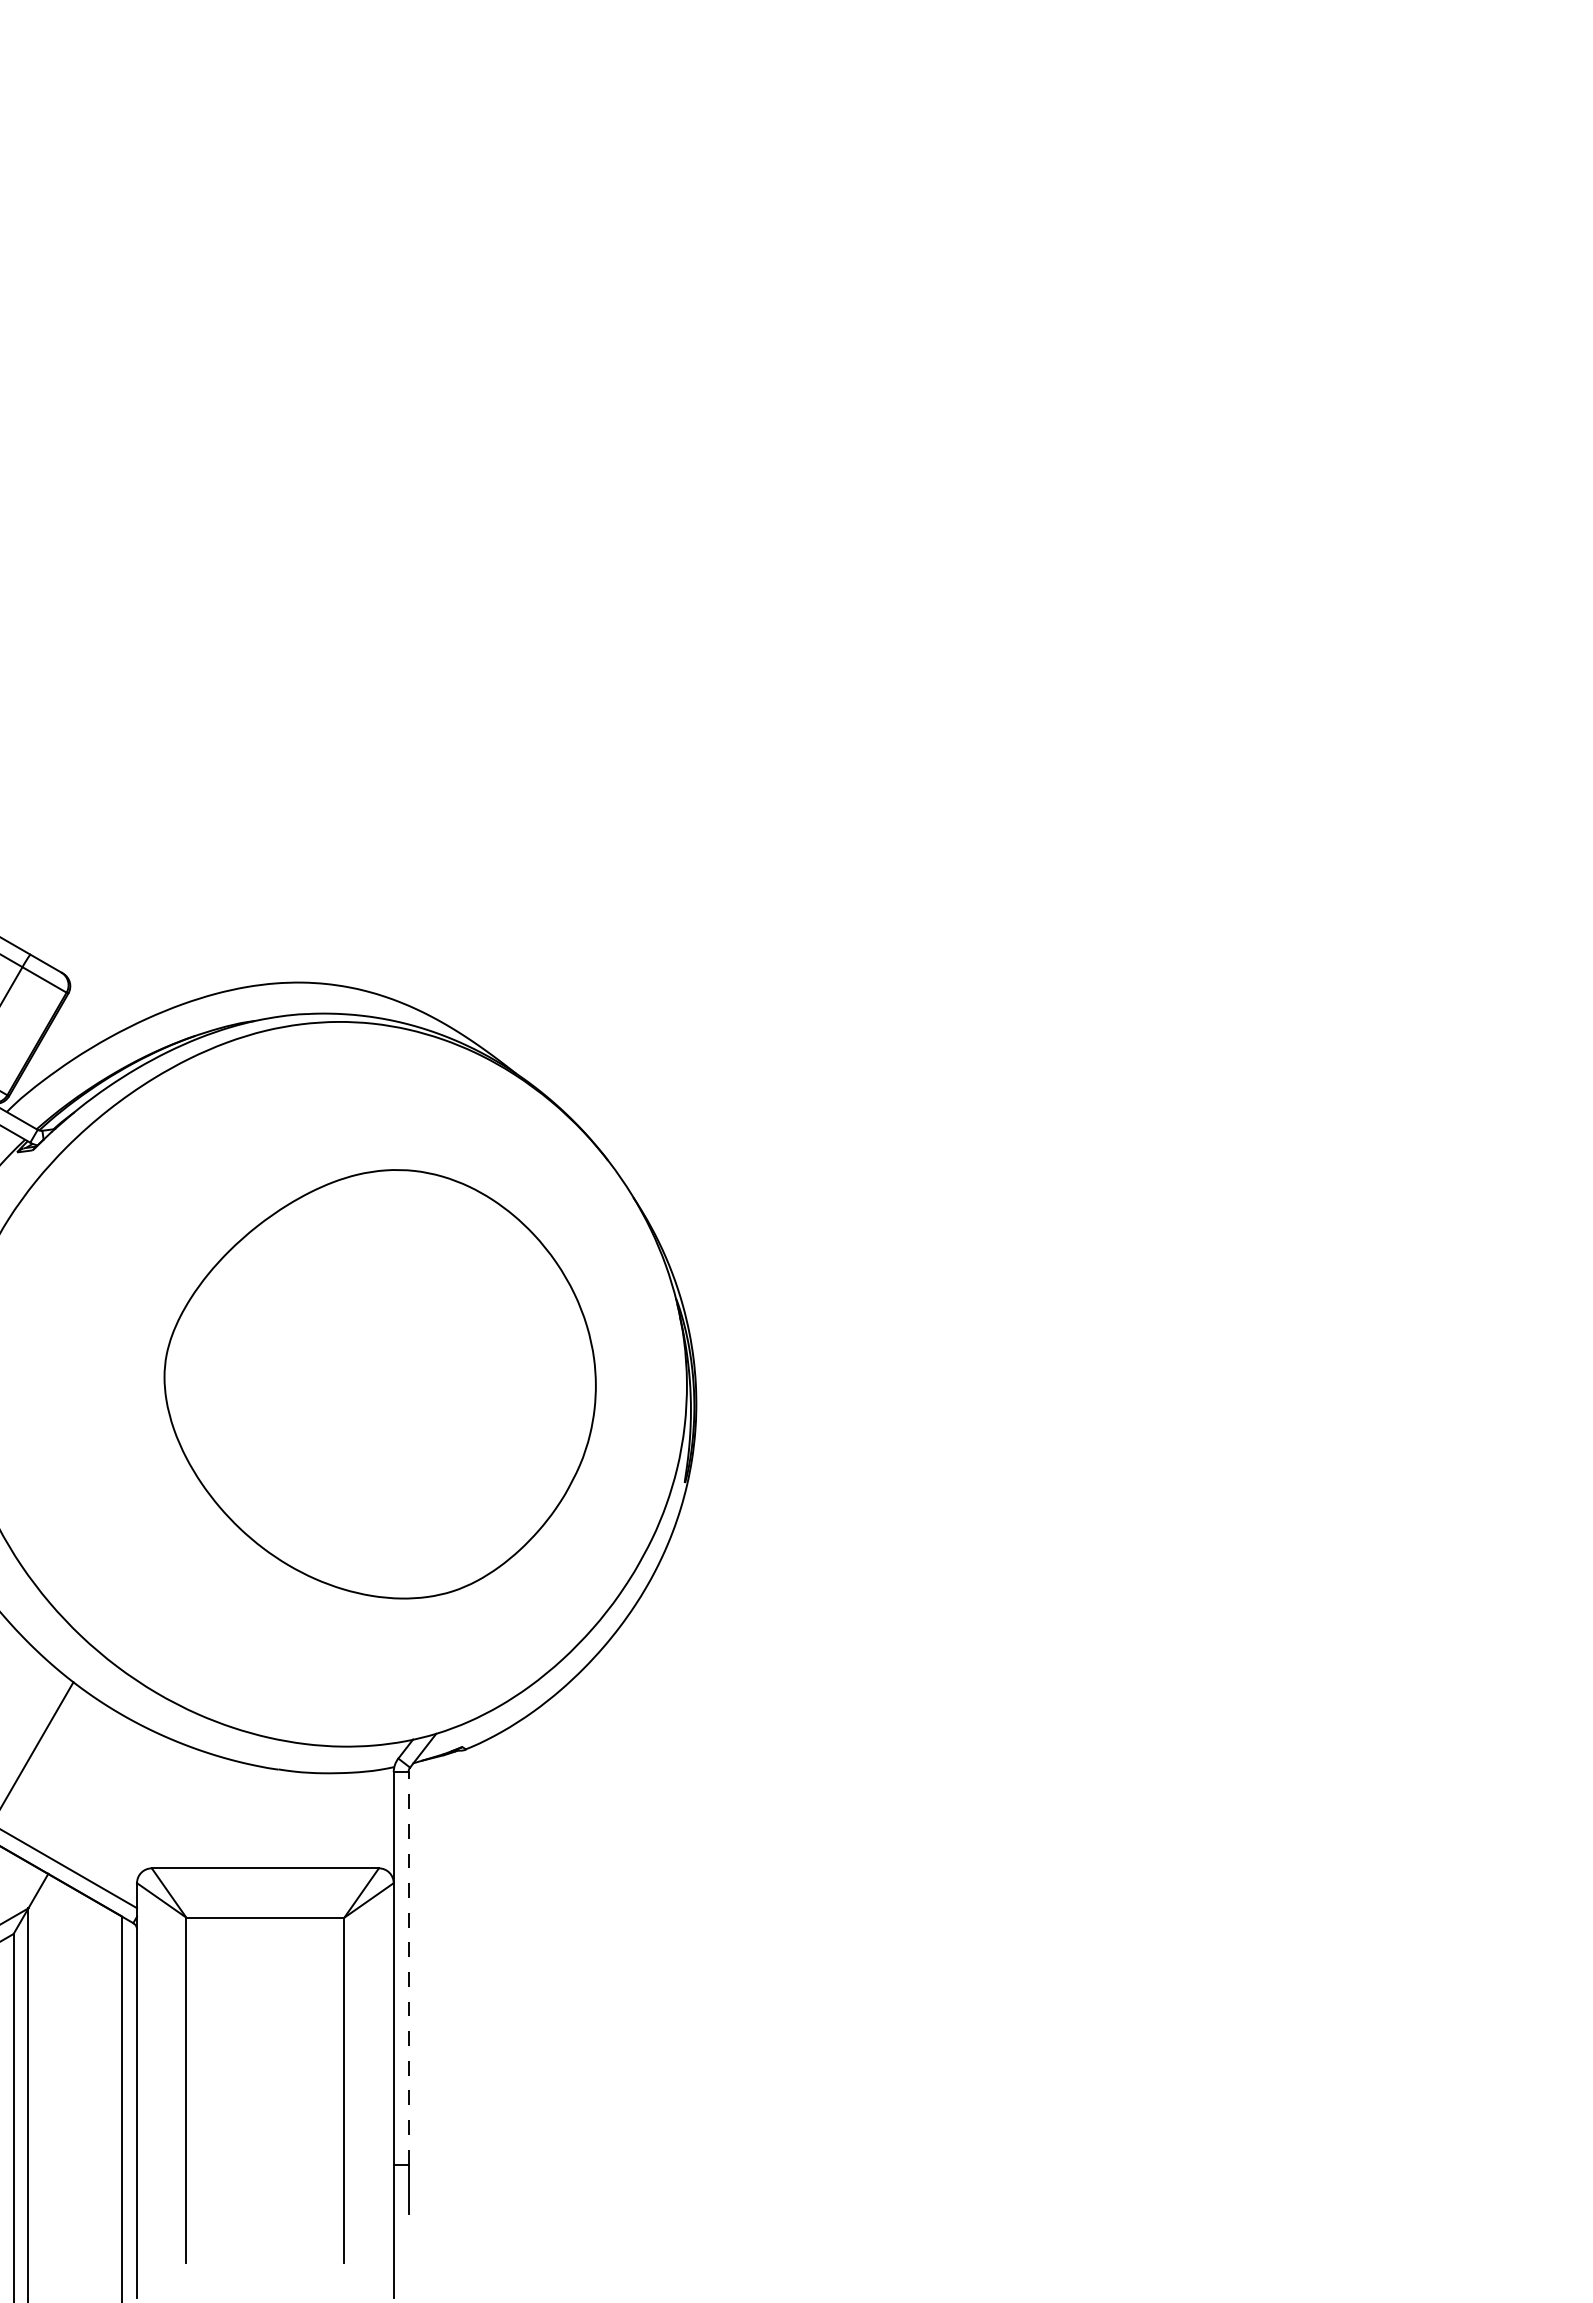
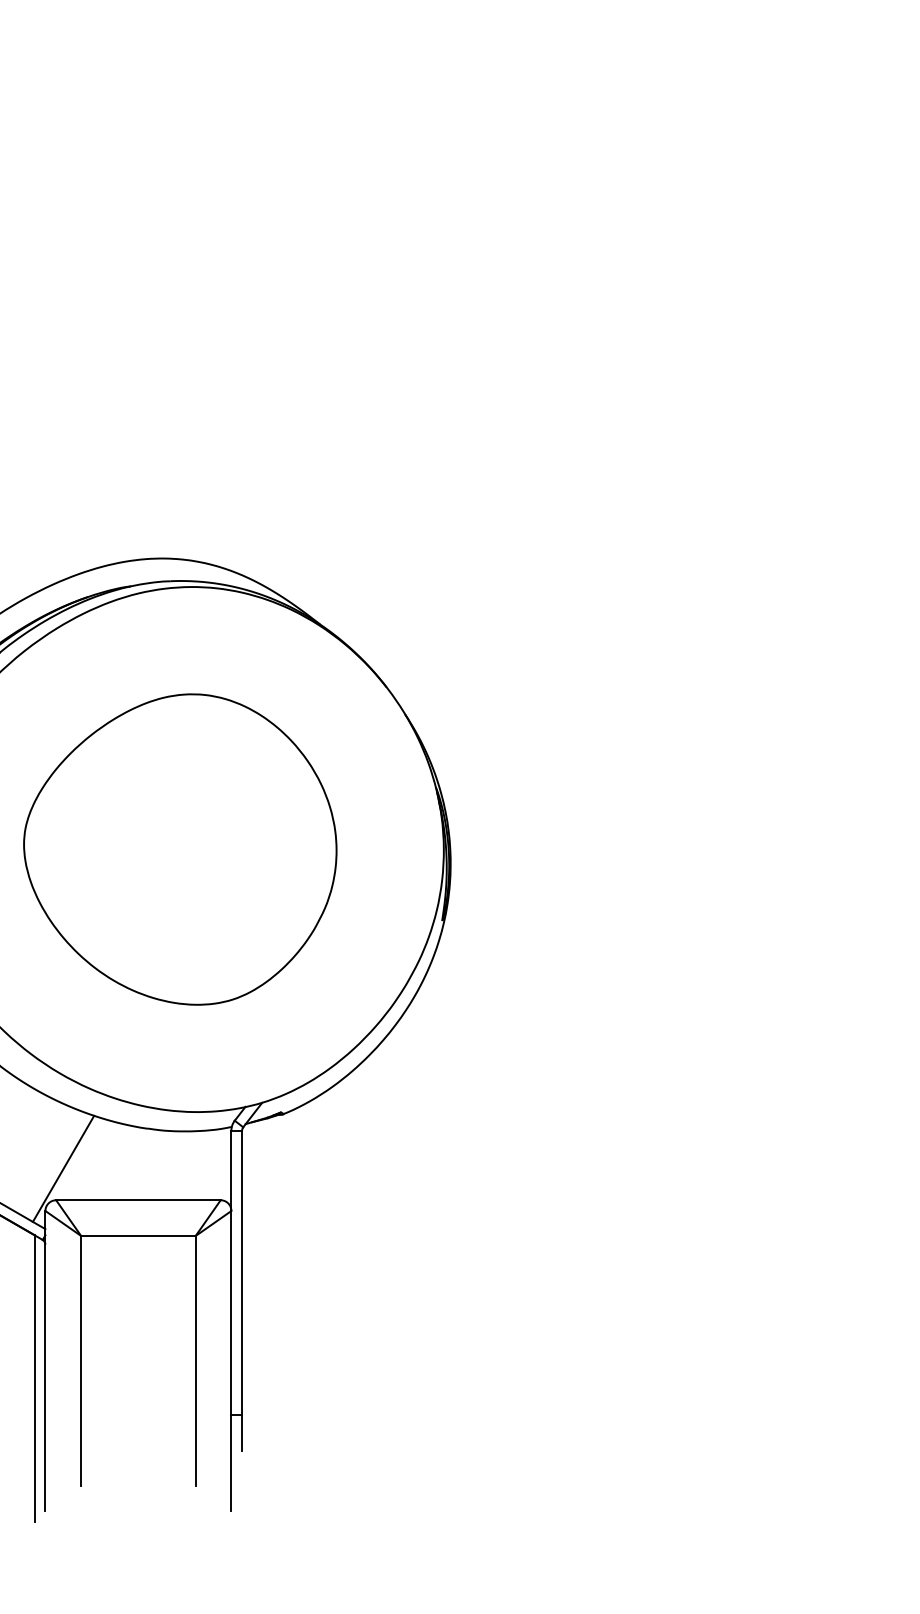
part: (379, 1384) -> (179, 849), moved
line: (161, 1824) -> (63, 1168), added
line: (408, 1967) -> (242, 1272), dashed -> solid

